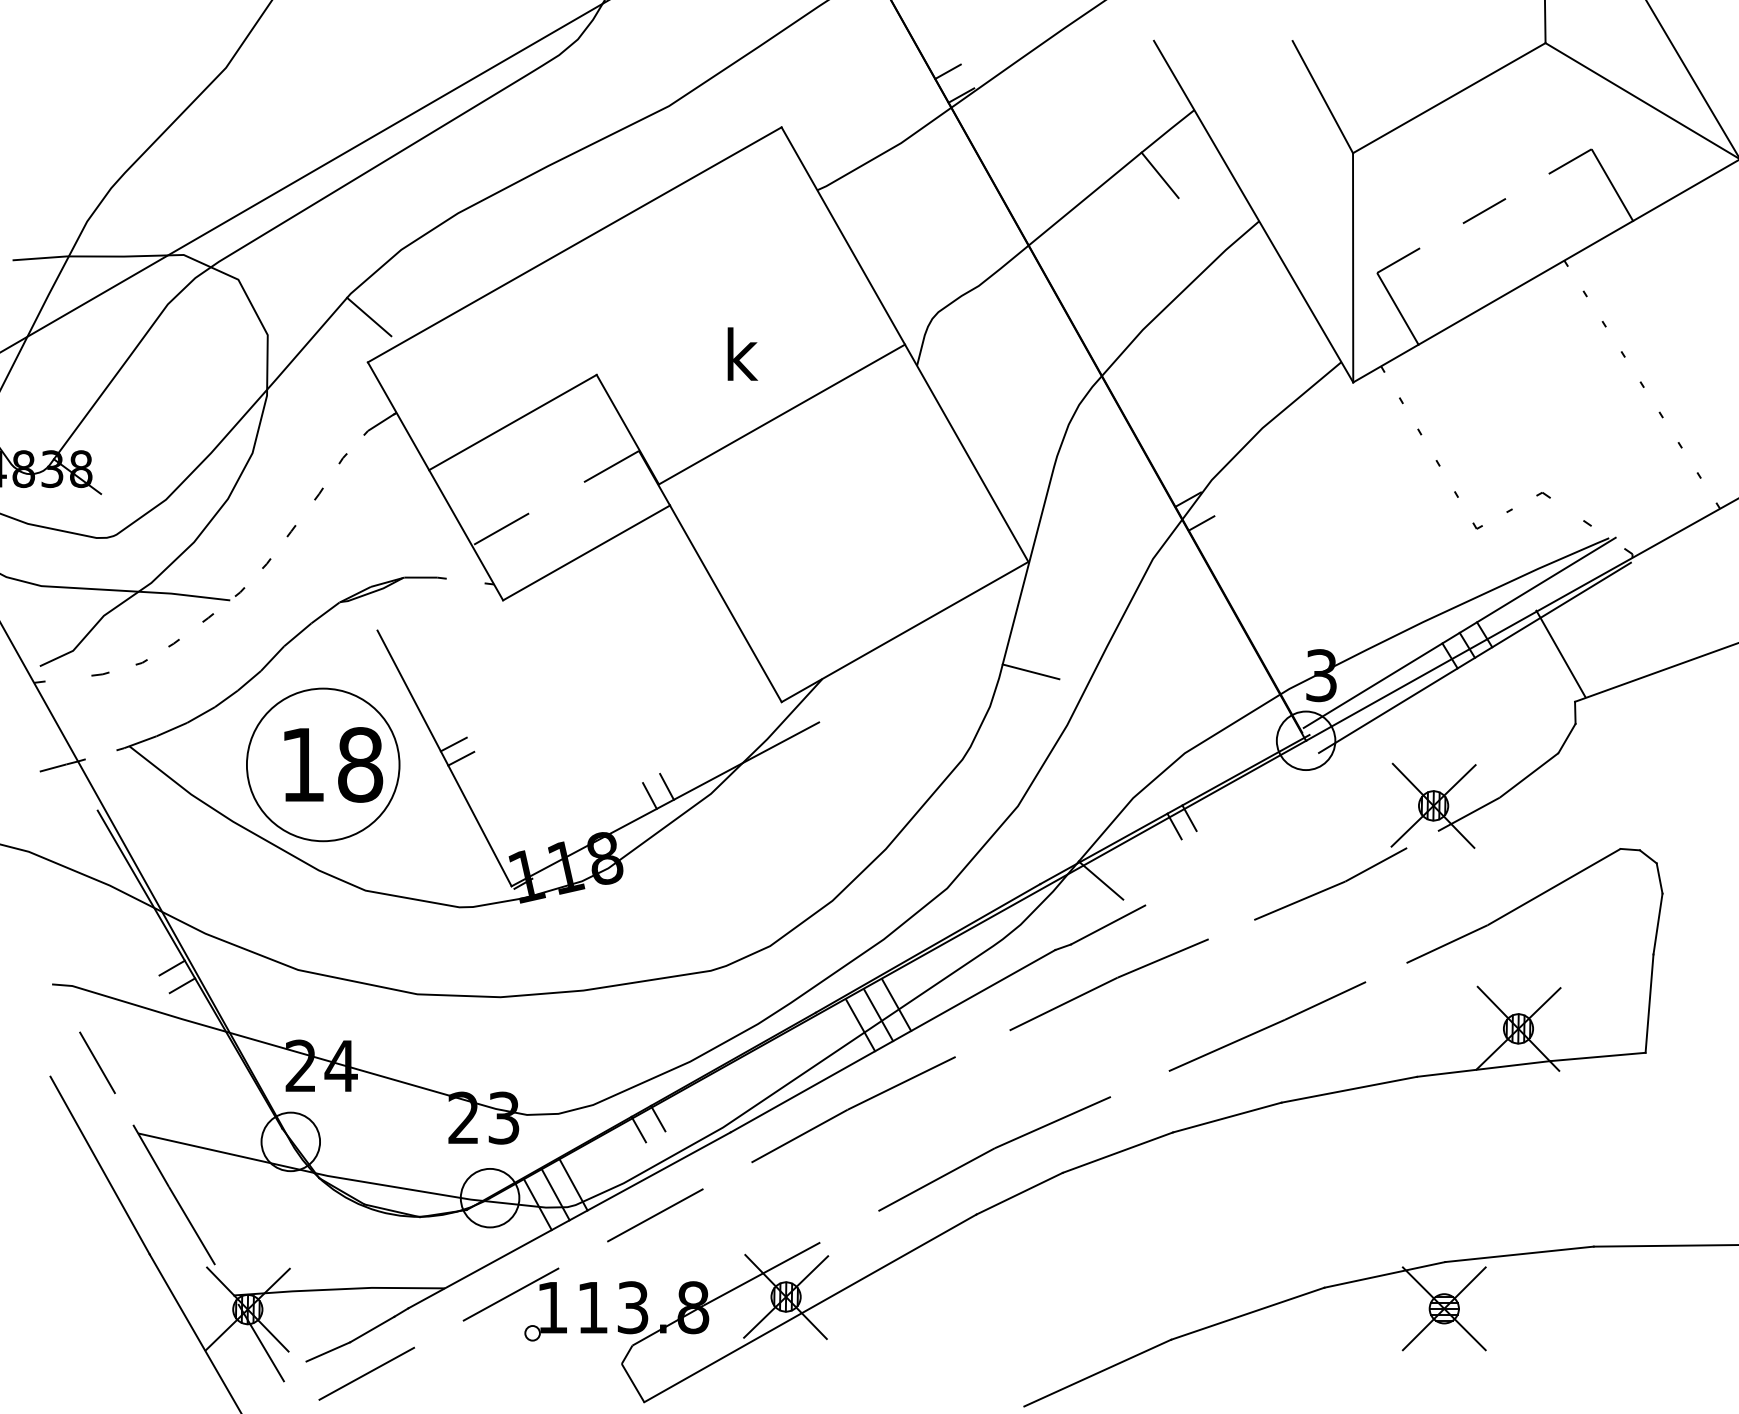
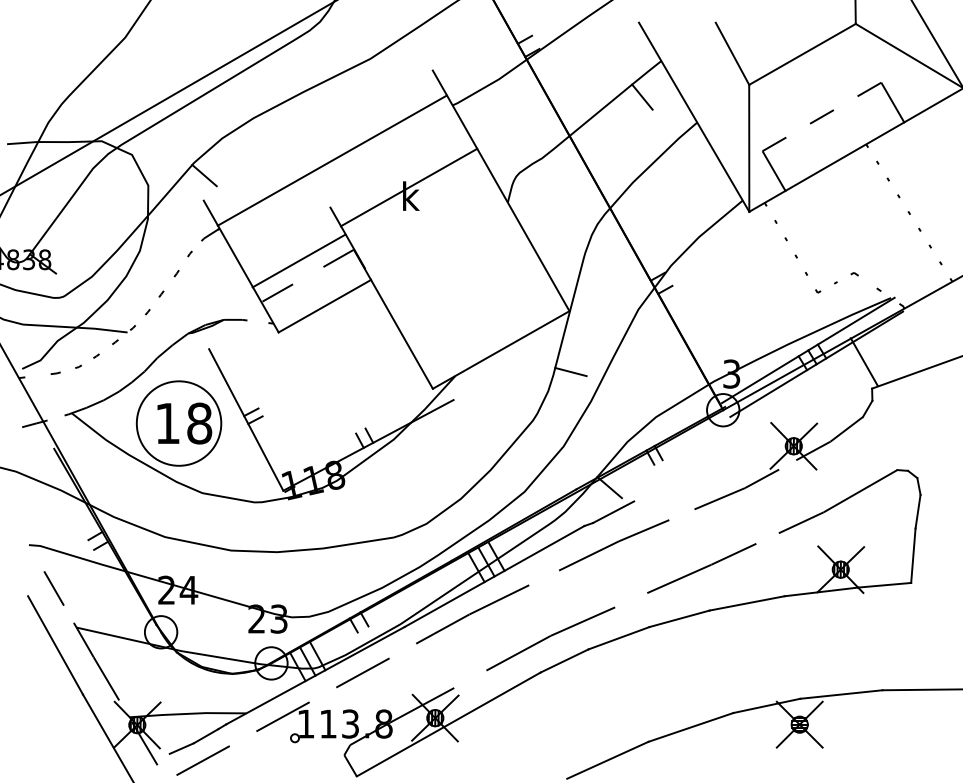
line: (573, 244) -> (331, 160), moved
line: (780, 414) -> (408, 187), moved
line: (511, 421) -> (298, 260), moved

